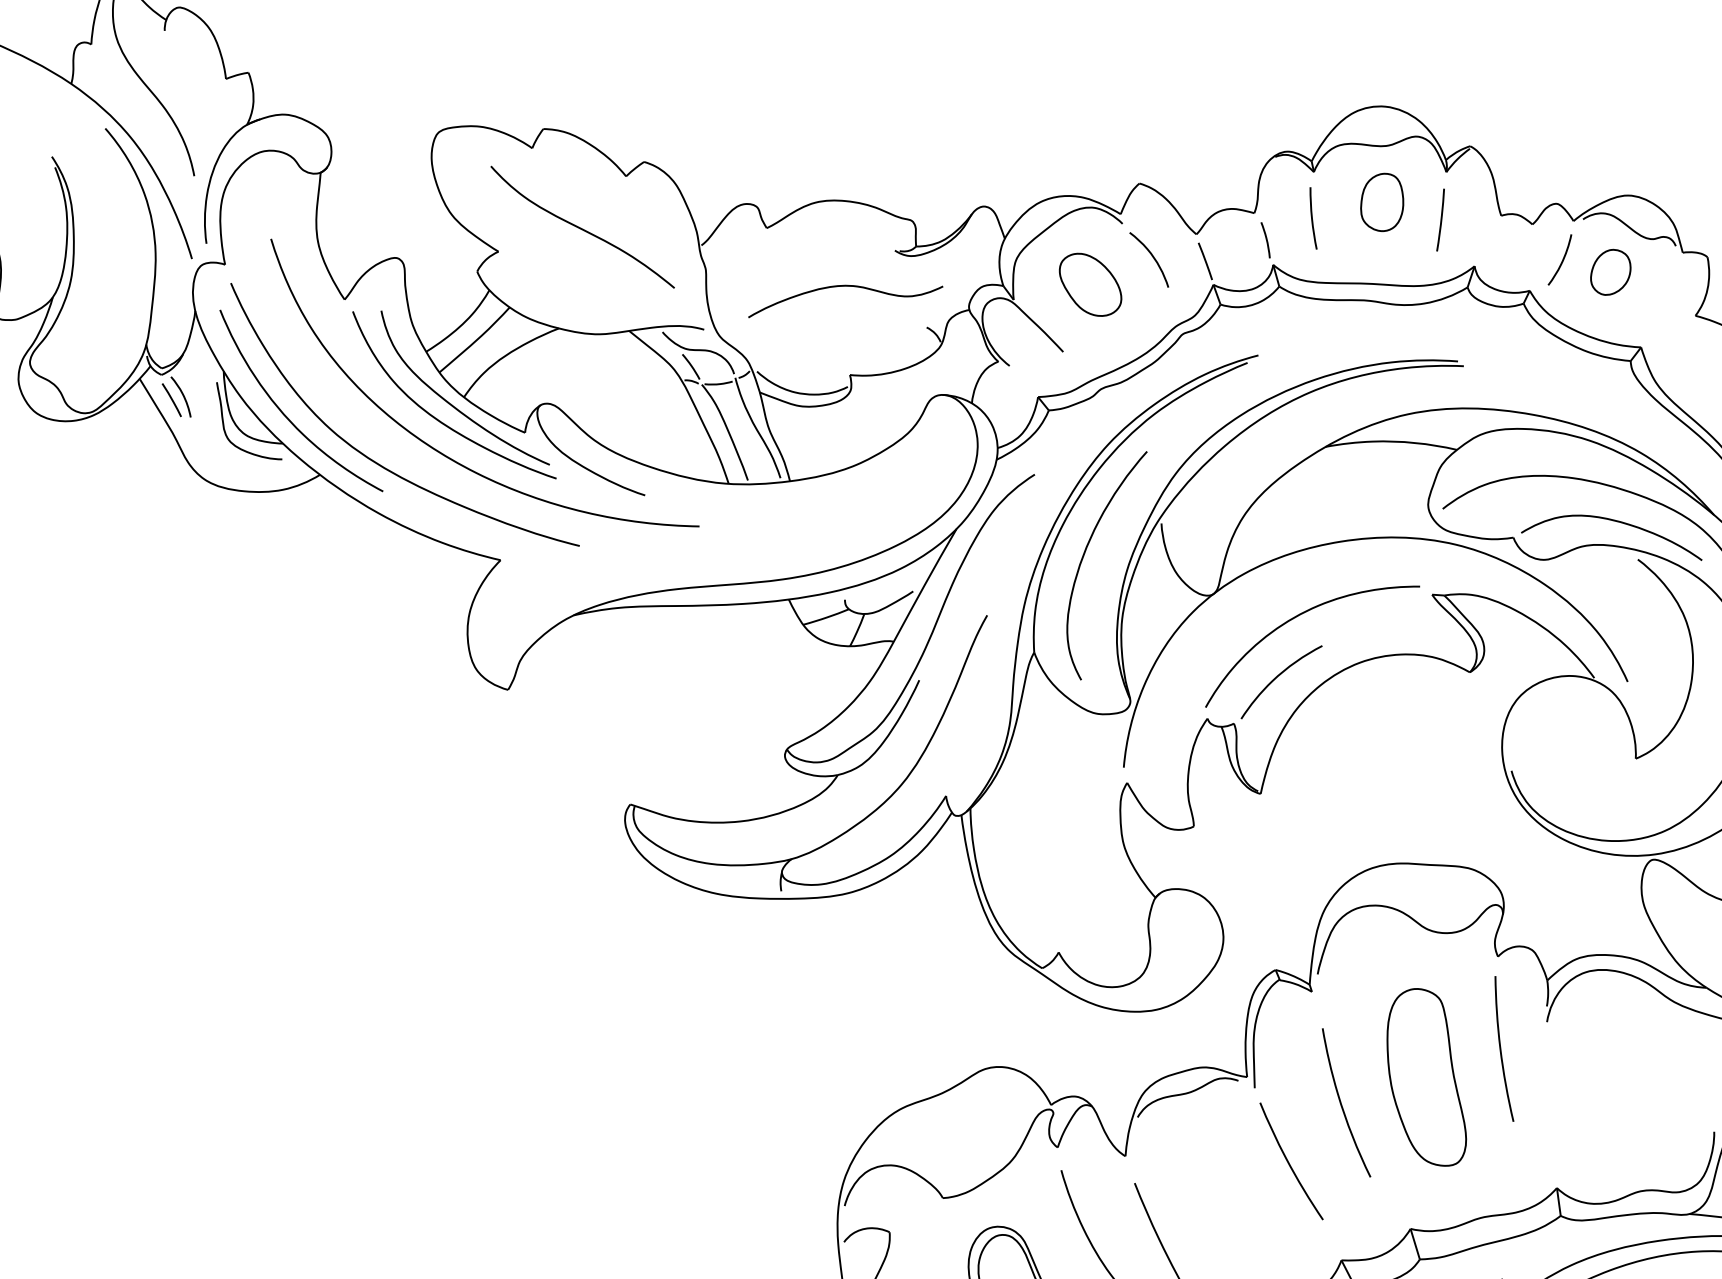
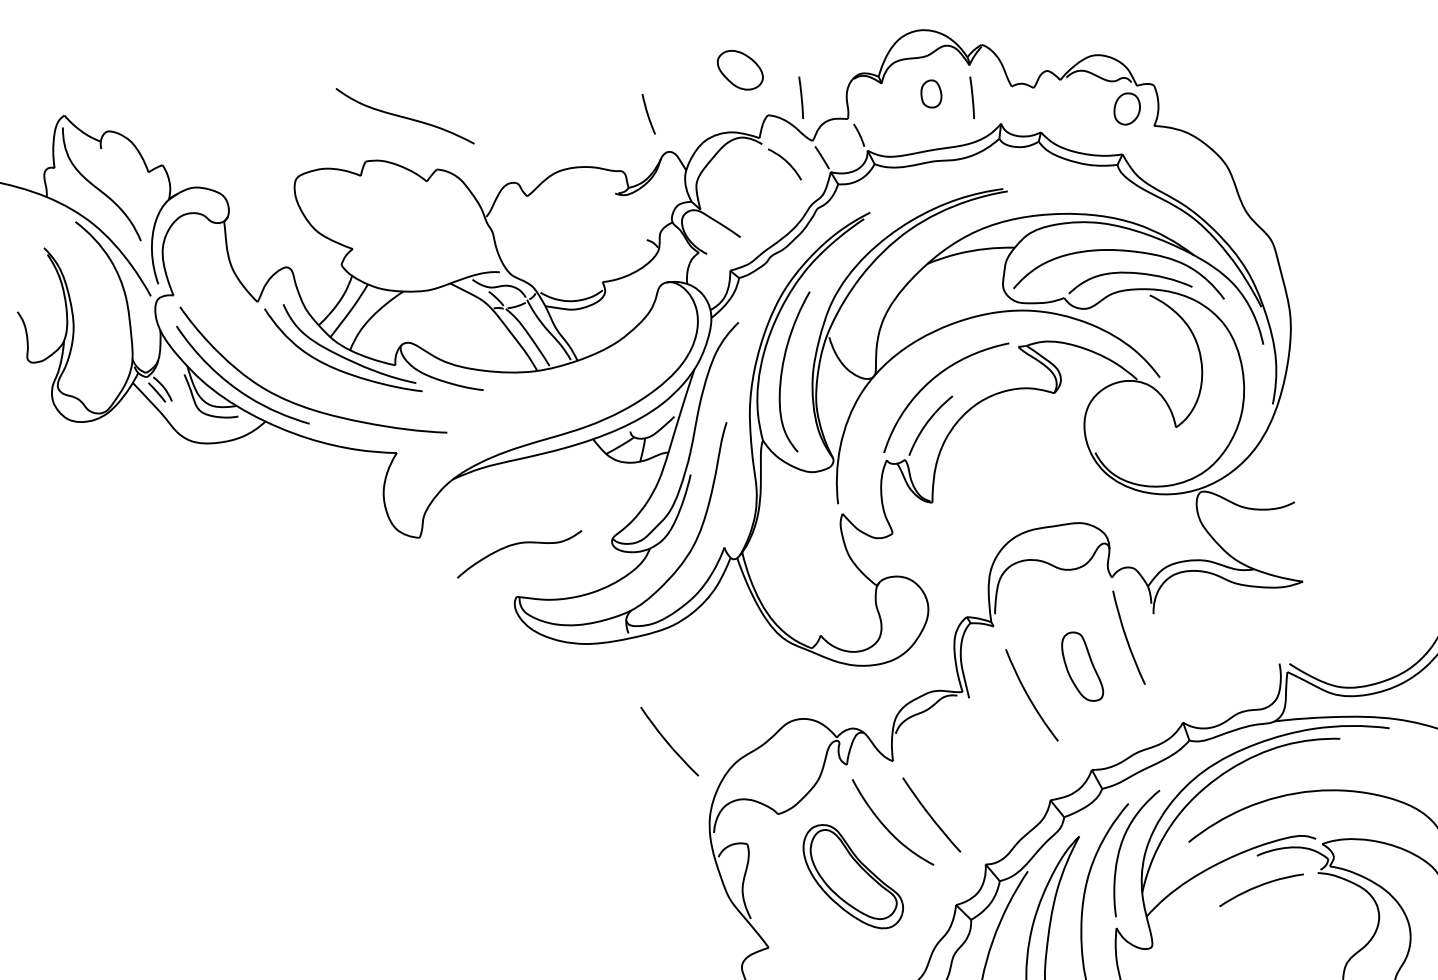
line: (1192, 167) -> (800, 97), added
part: (1383, 201) -> (931, 93), size x0.7
line: (1313, 218) -> (648, 114), moved
curve: (581, 227) -> (404, 116), moved
curve: (1561, 259) -> (1057, 107), removed
part: (1610, 271) -> (1126, 108), moved
part: (1089, 283) -> (739, 69), moved
curve: (848, 287) -> (519, 544), moved
curve: (442, 452) -> (343, 389), removed
part: (1428, 1076) -> (1082, 666), size x0.6
curve: (1289, 1162) -> (668, 742), moved

